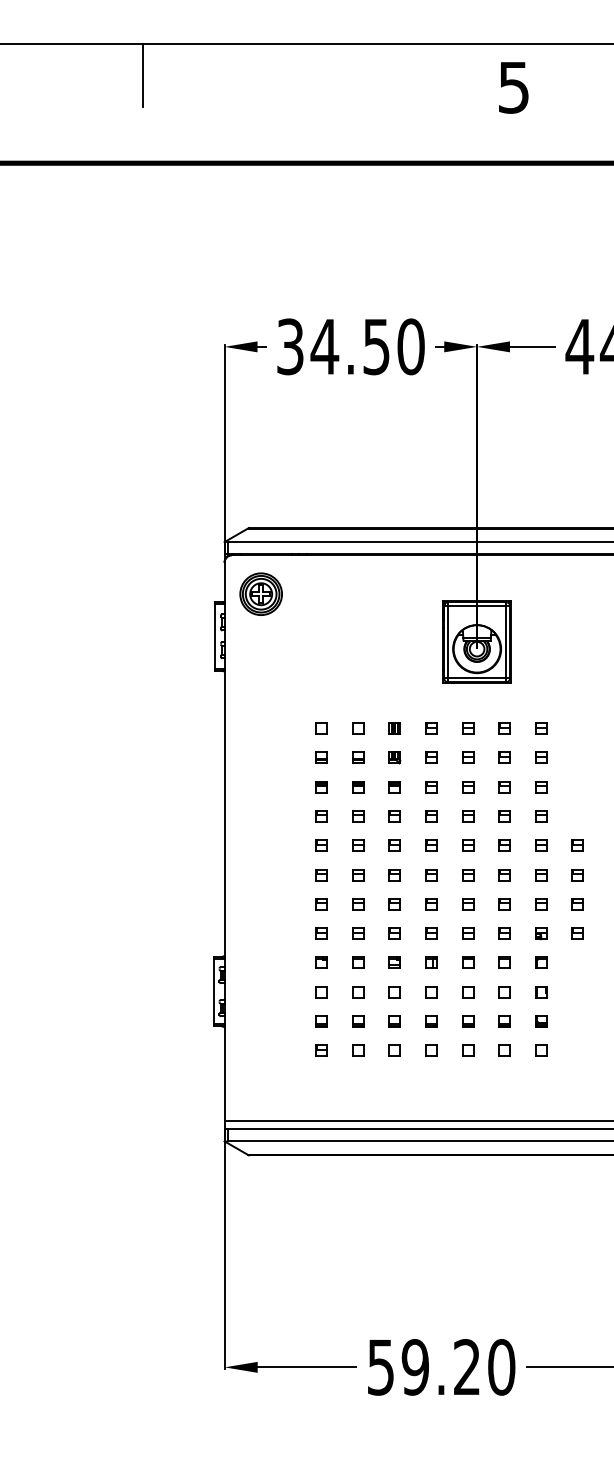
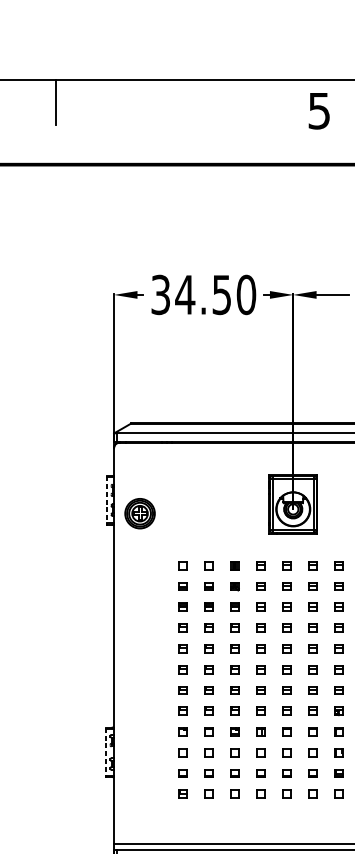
part: (260, 593) -> (139, 513), moved
line: (215, 635) -> (107, 499), solid -> dashed
line: (213, 990) -> (106, 751), solid -> dashed

